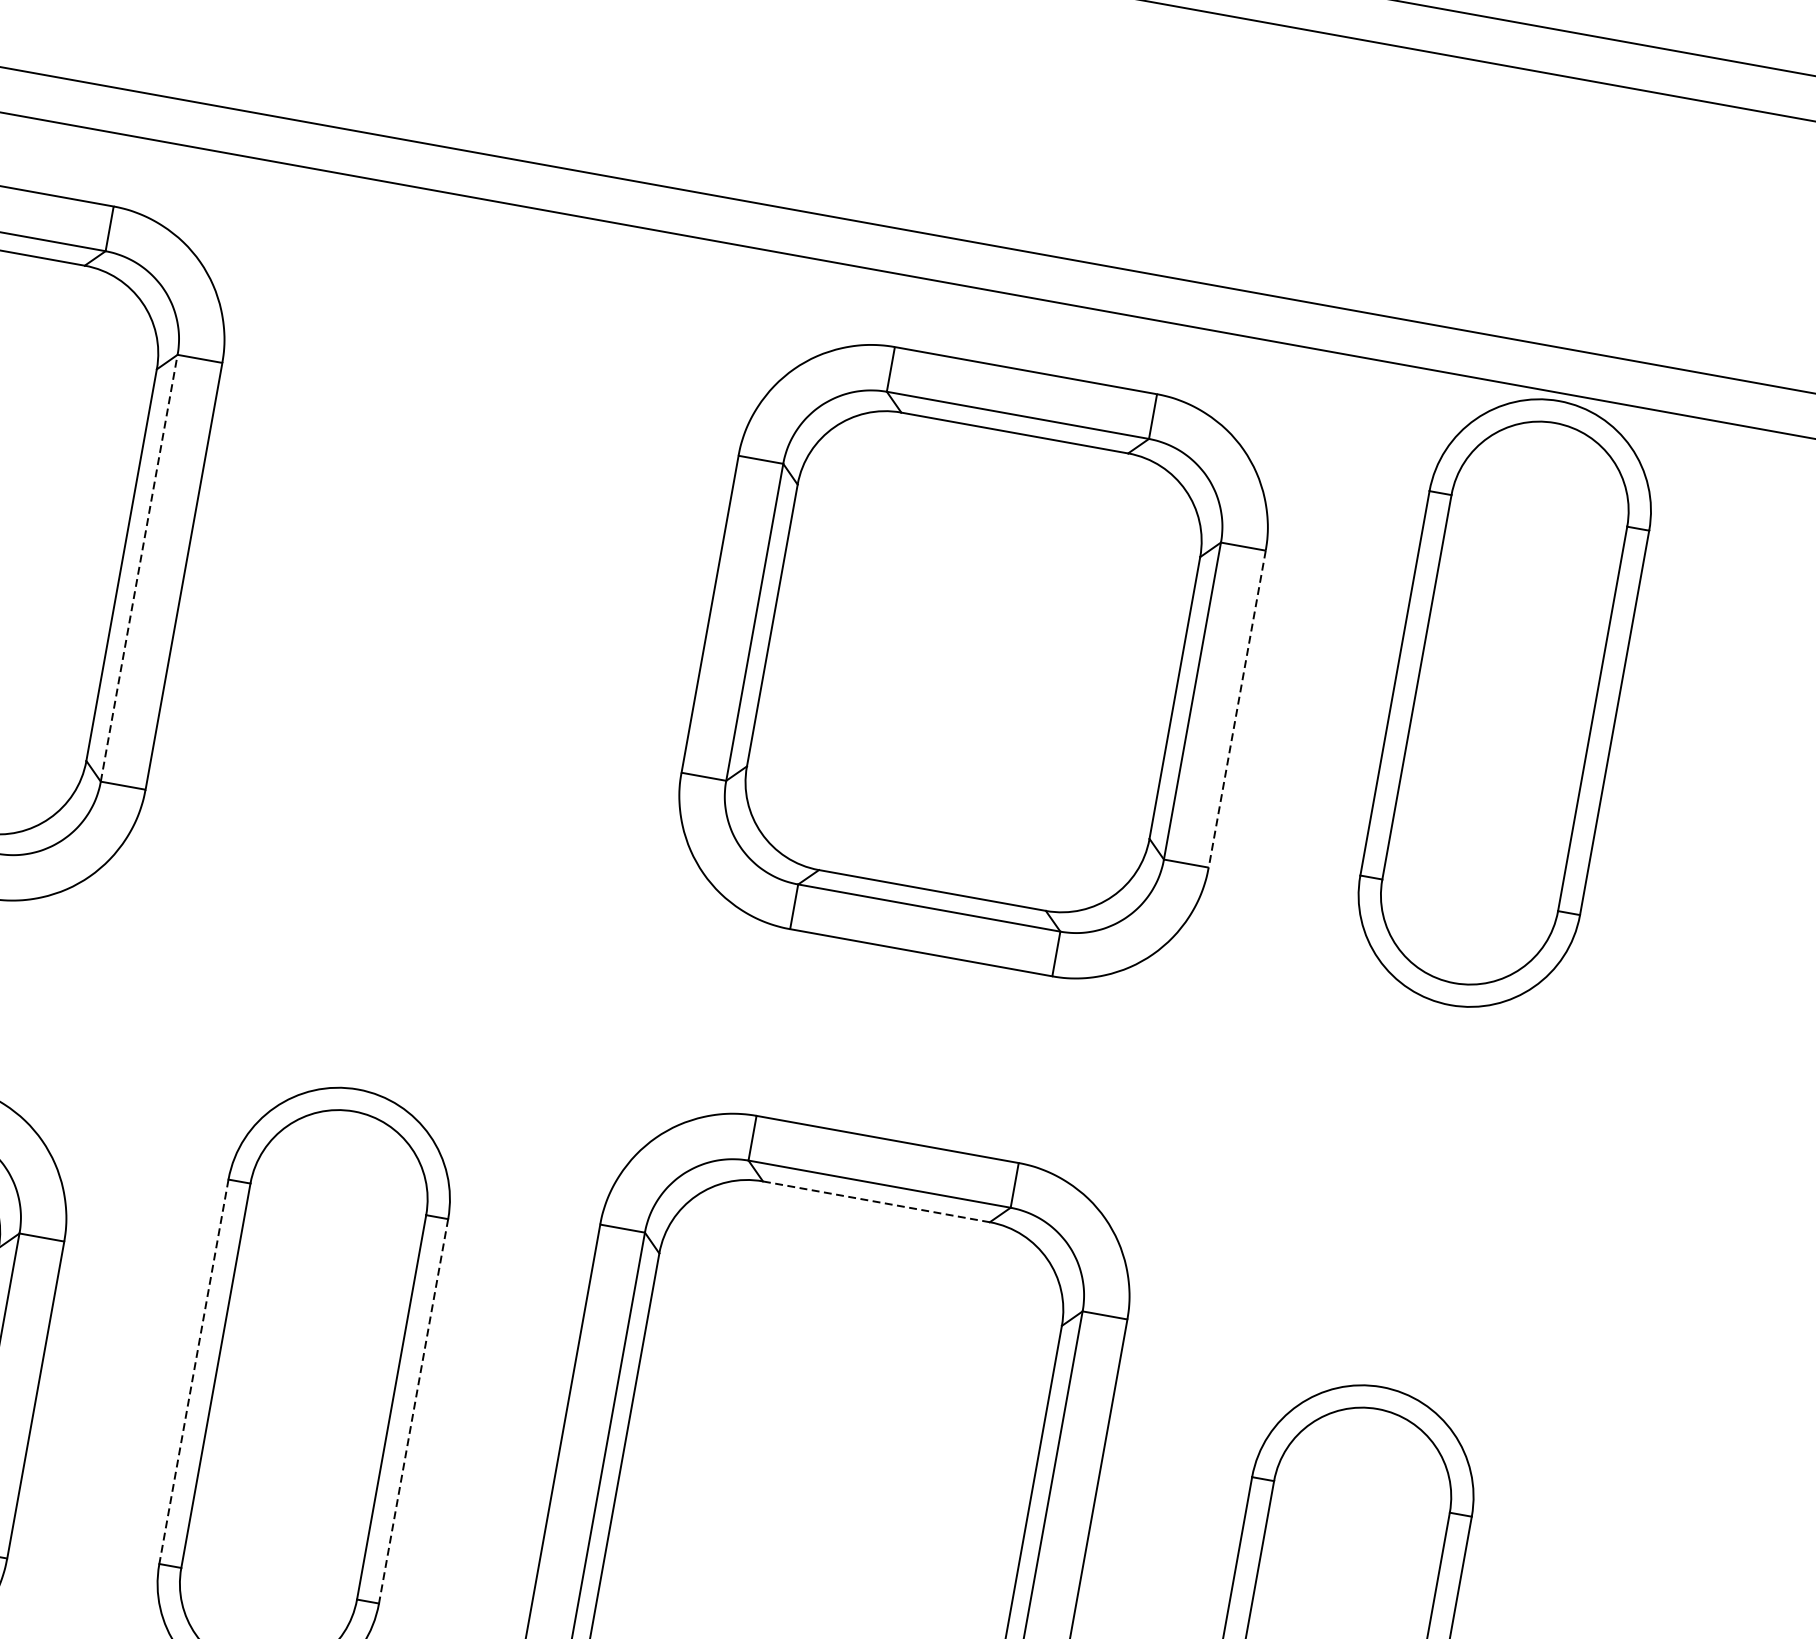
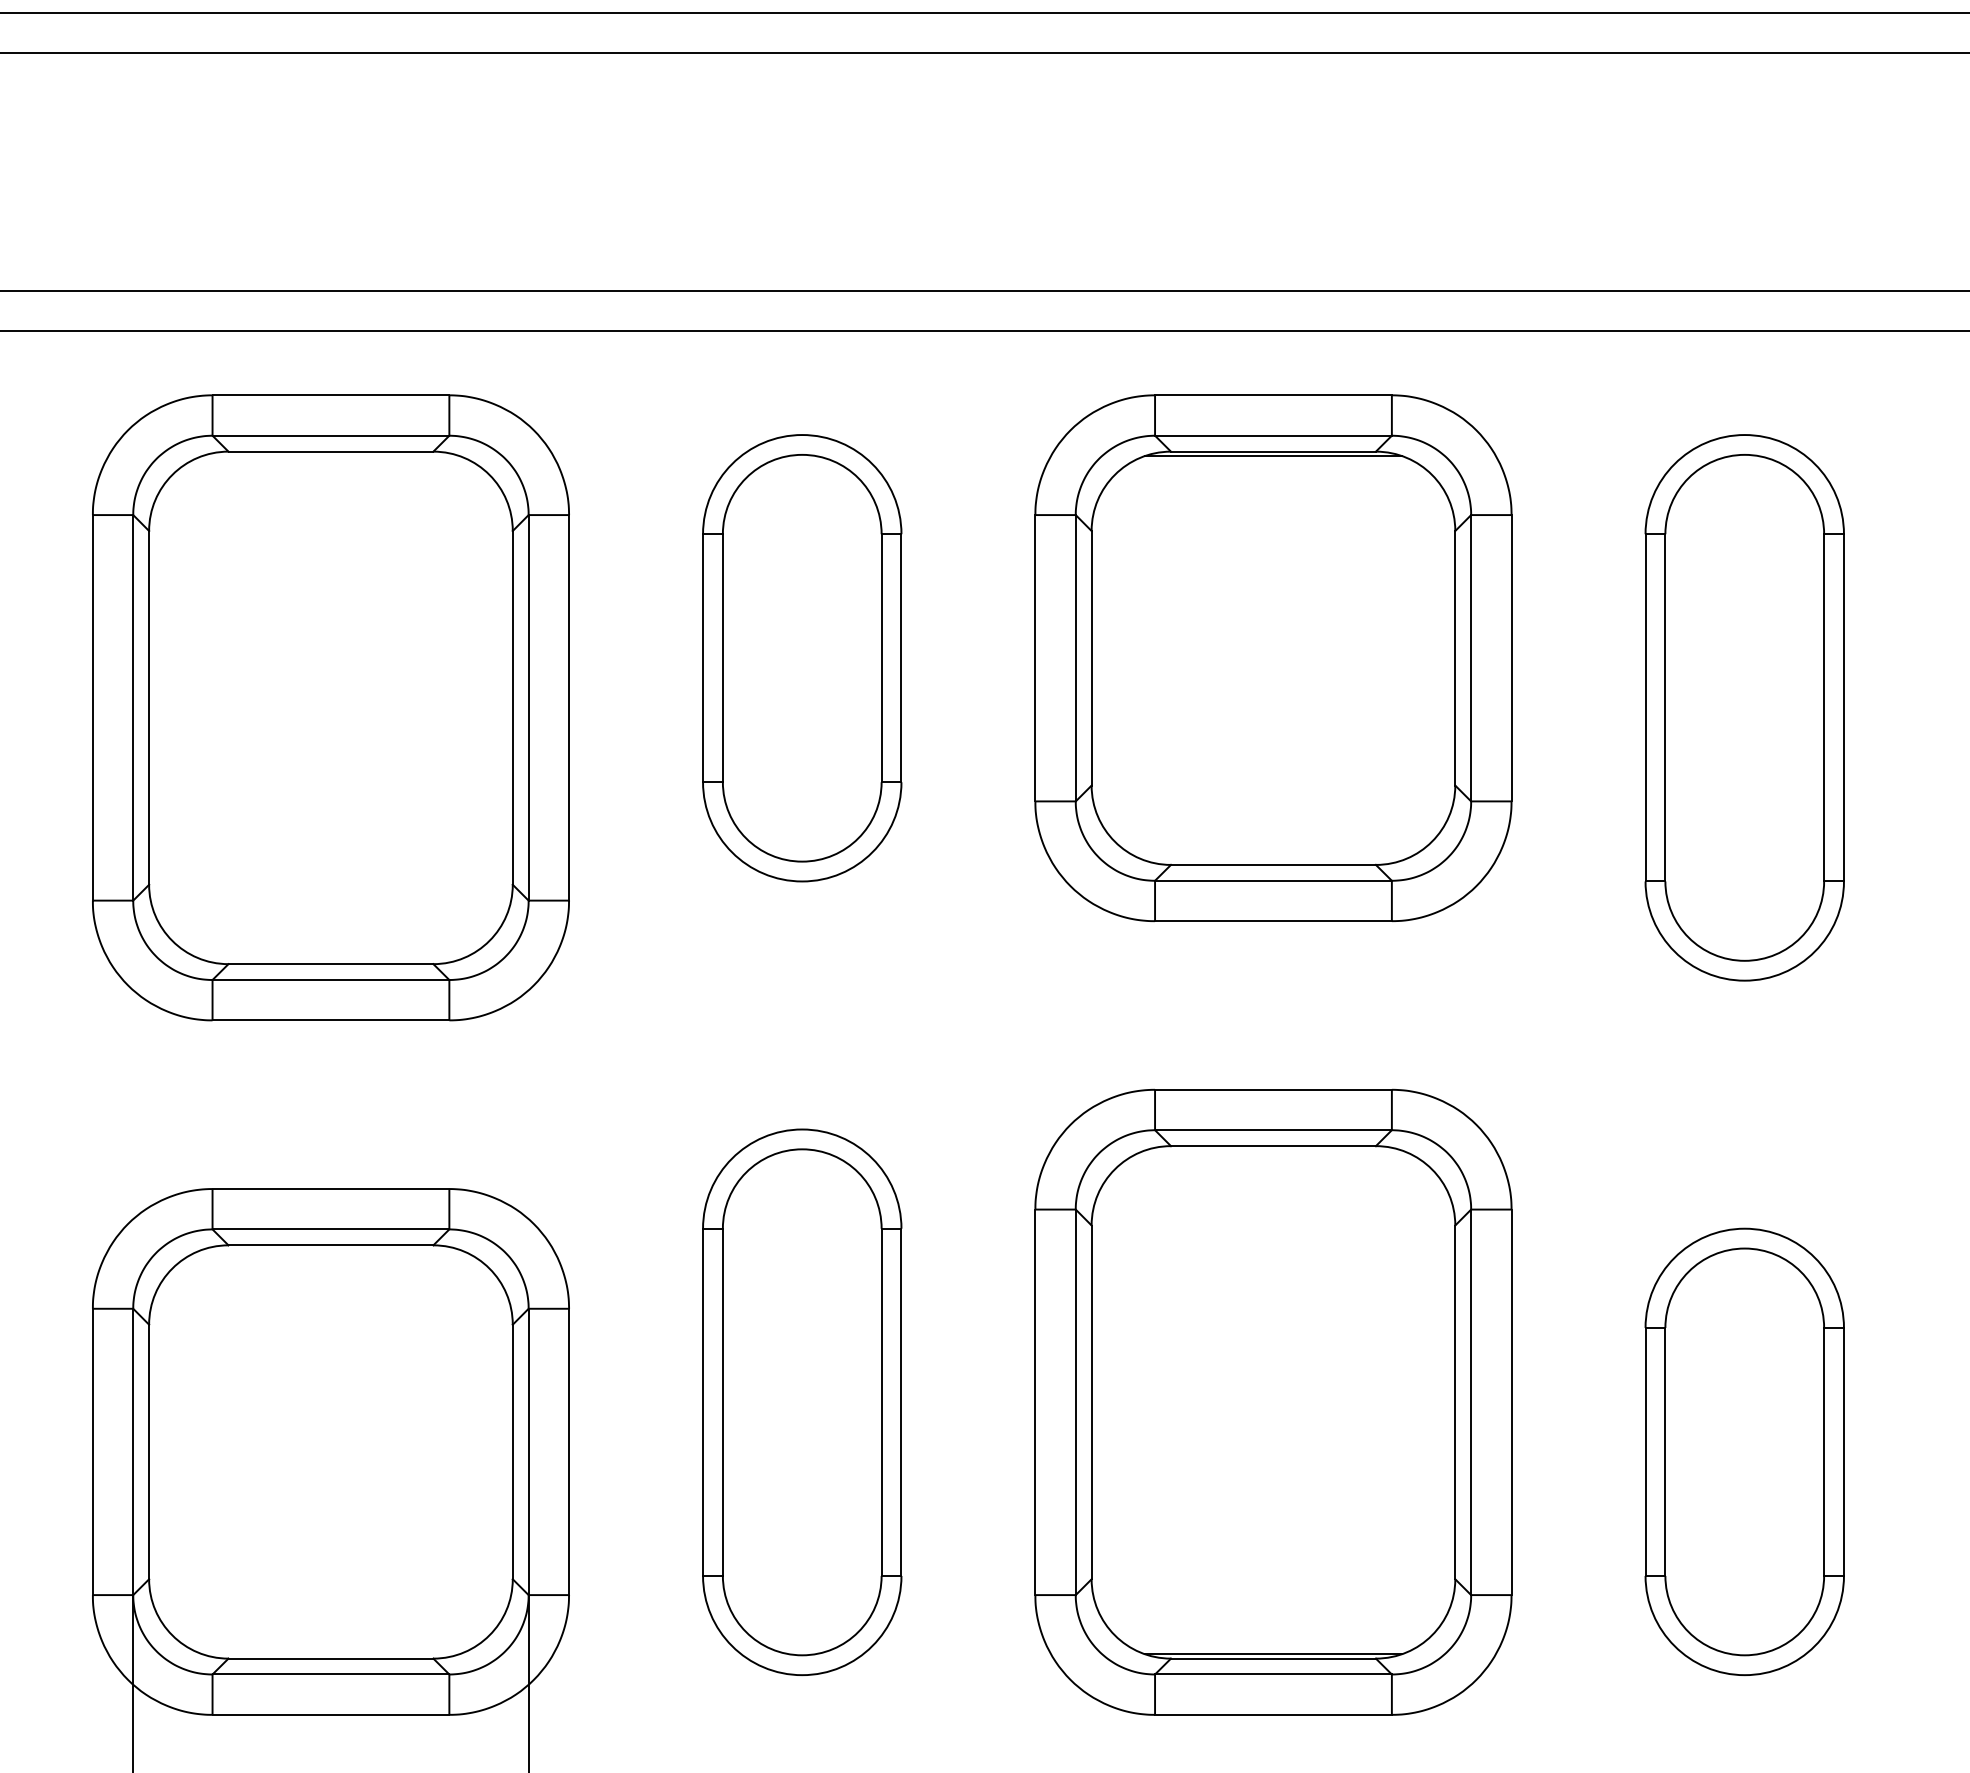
line: (1014, 437) -> (1273, 455), added
line: (139, 567) -> (528, 707), dashed -> solid
part: (452, 568) -> (802, 658), added
part: (1504, 702) -> (1744, 707), moved
line: (1237, 709) -> (1511, 658), dashed -> solid
line: (876, 1202) -> (1273, 1146), dashed -> solid
line: (194, 1372) -> (703, 1402), dashed -> solid
line: (413, 1411) -> (901, 1402), dashed -> solid

